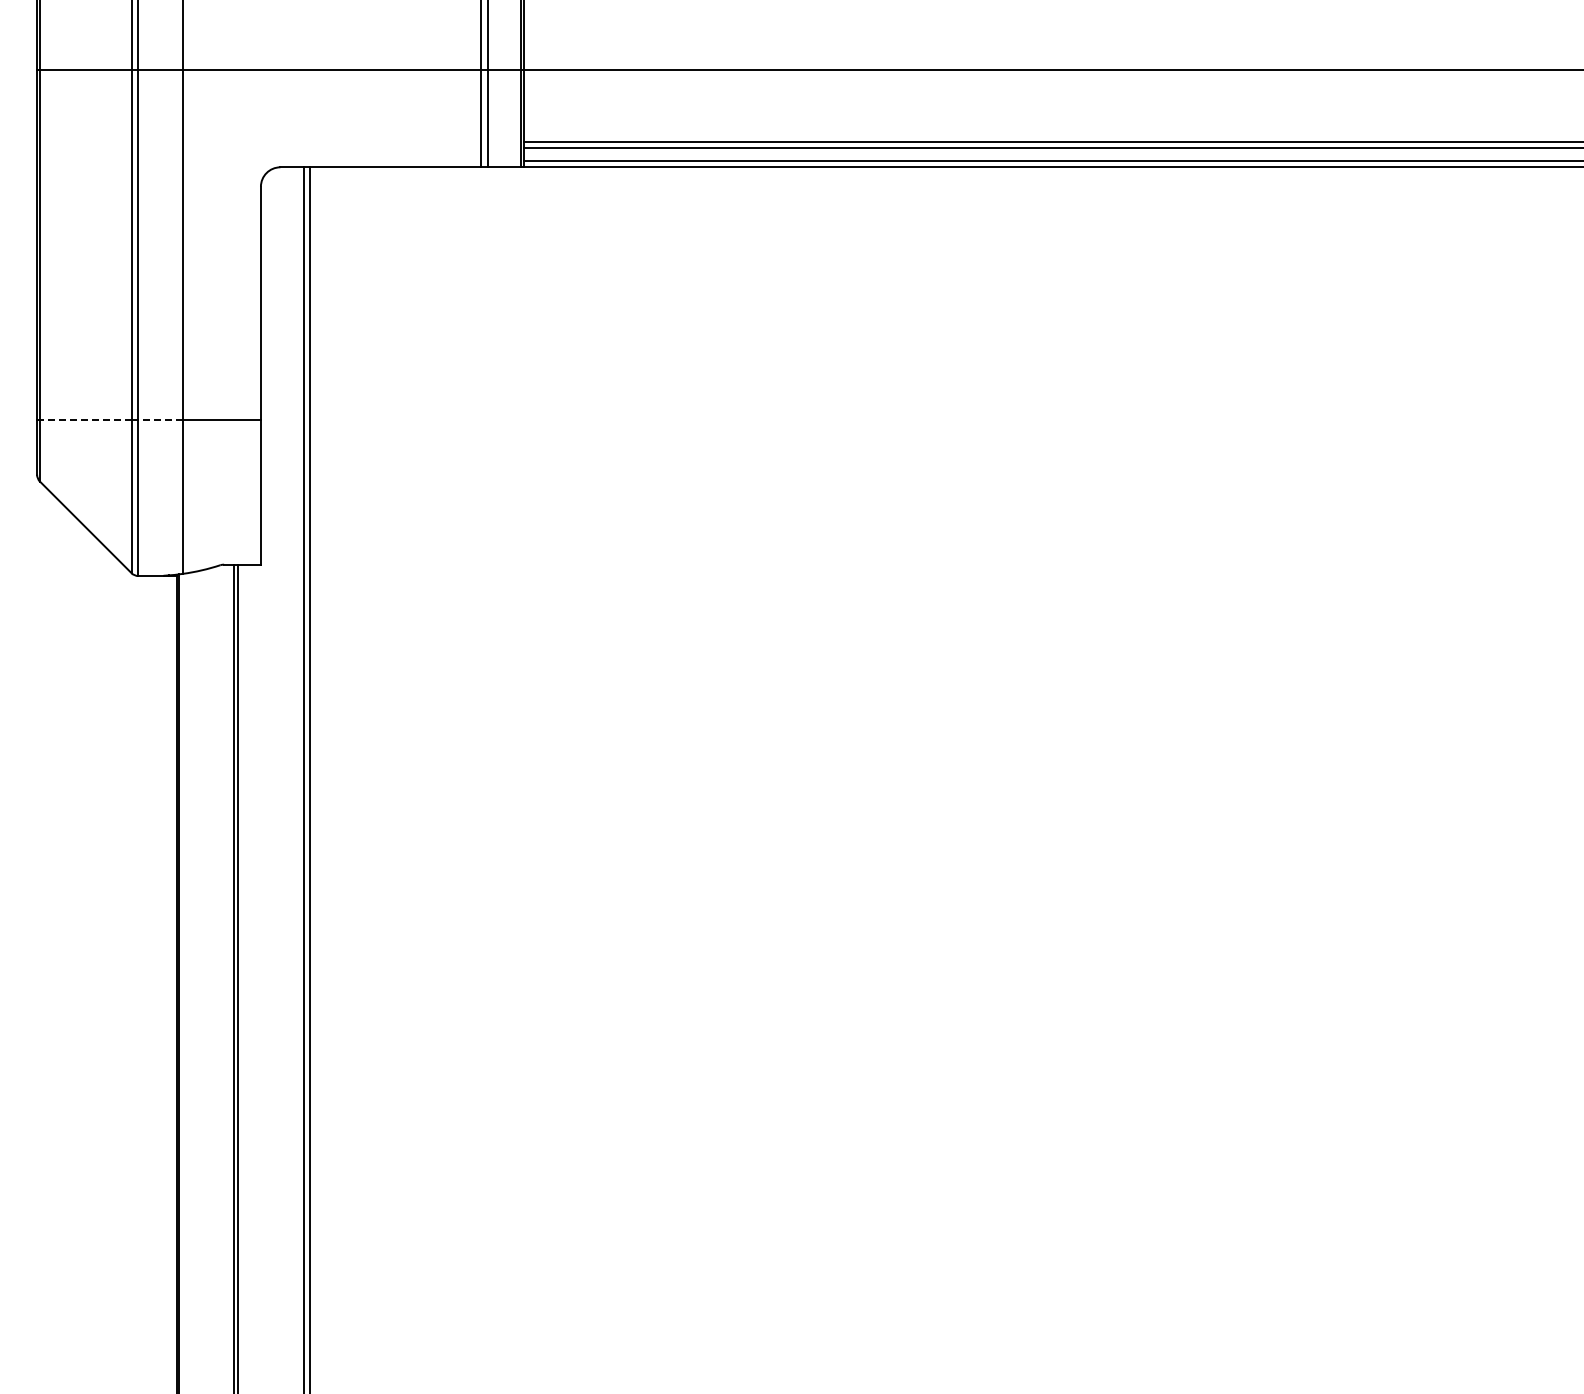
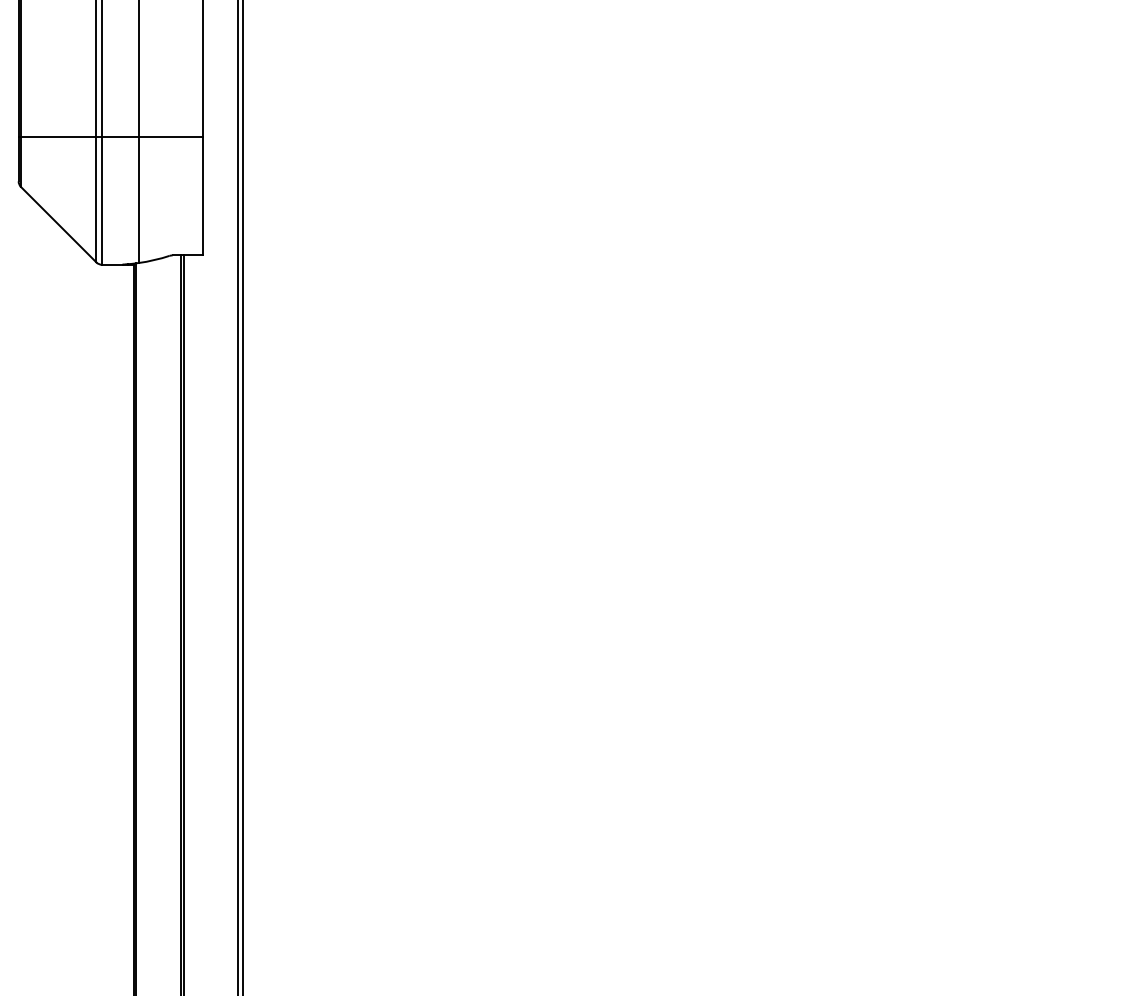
line: (85, 420) -> (58, 136), dashed -> solid
line: (160, 420) -> (120, 136), dashed -> solid

